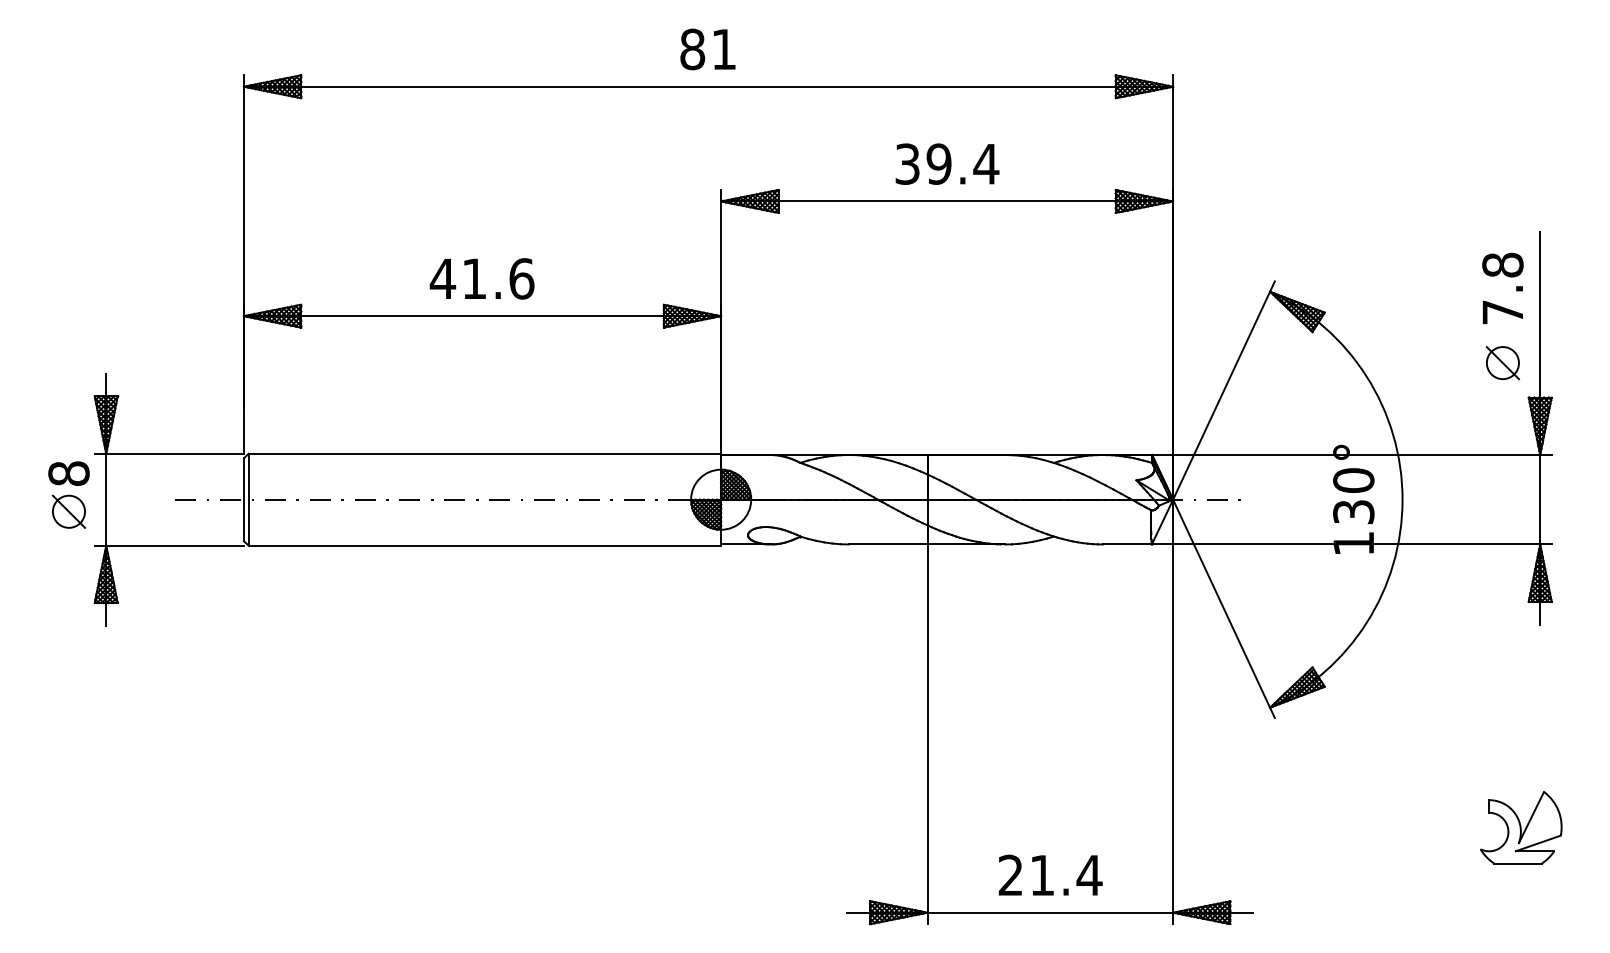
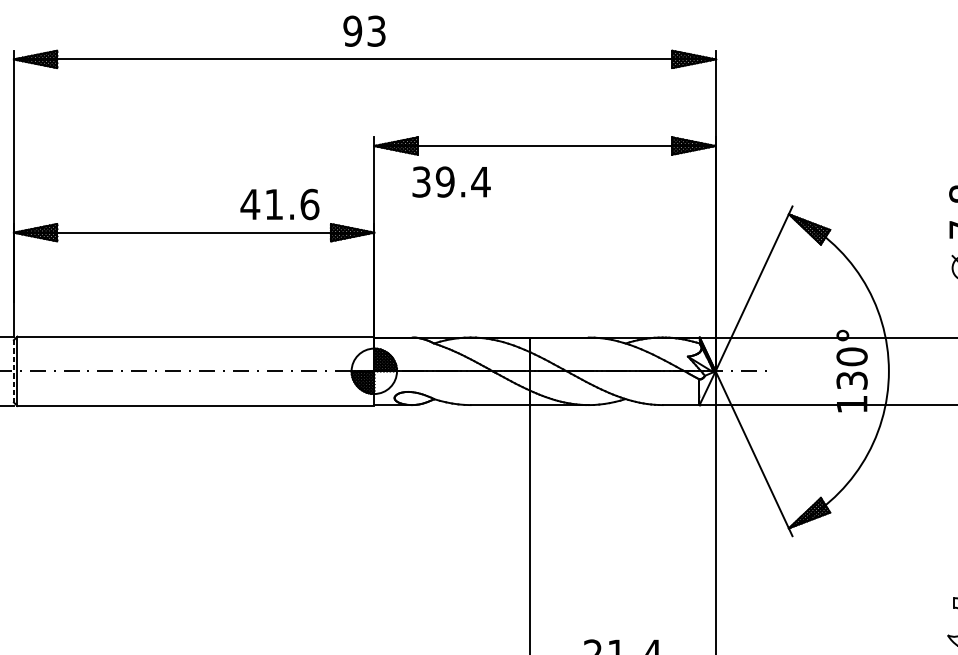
text: (707, 49) -> (364, 31), 81 -> 93
text: (947, 163) -> (451, 181), moved
text: (481, 278) -> (279, 204), moved
line: (243, 500) -> (13, 371), solid -> dashed

